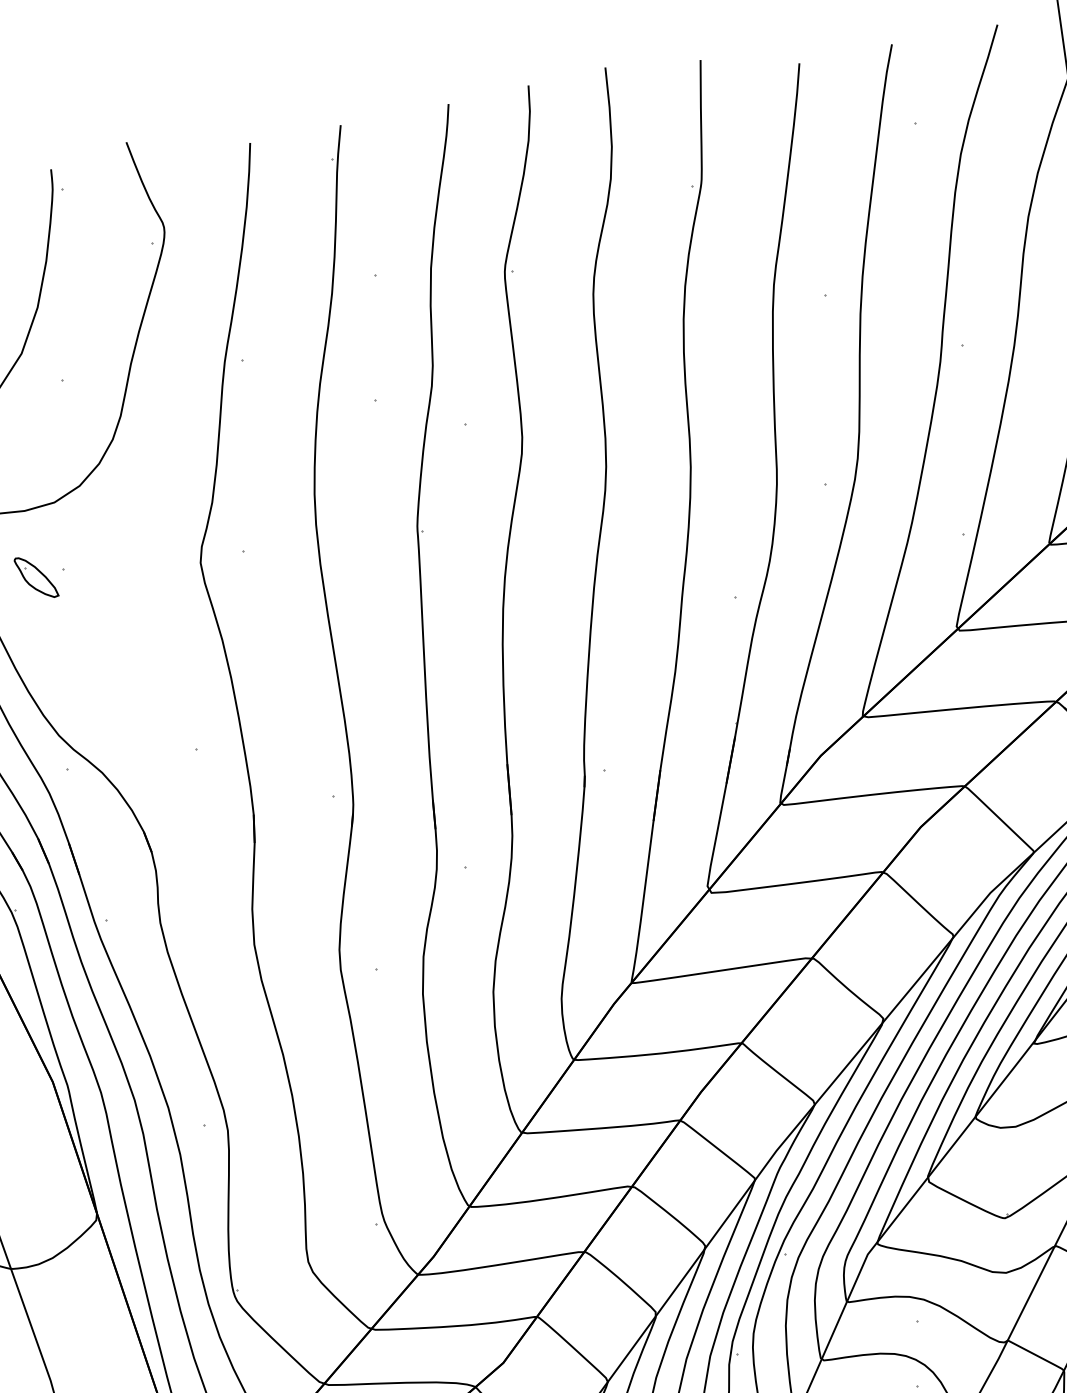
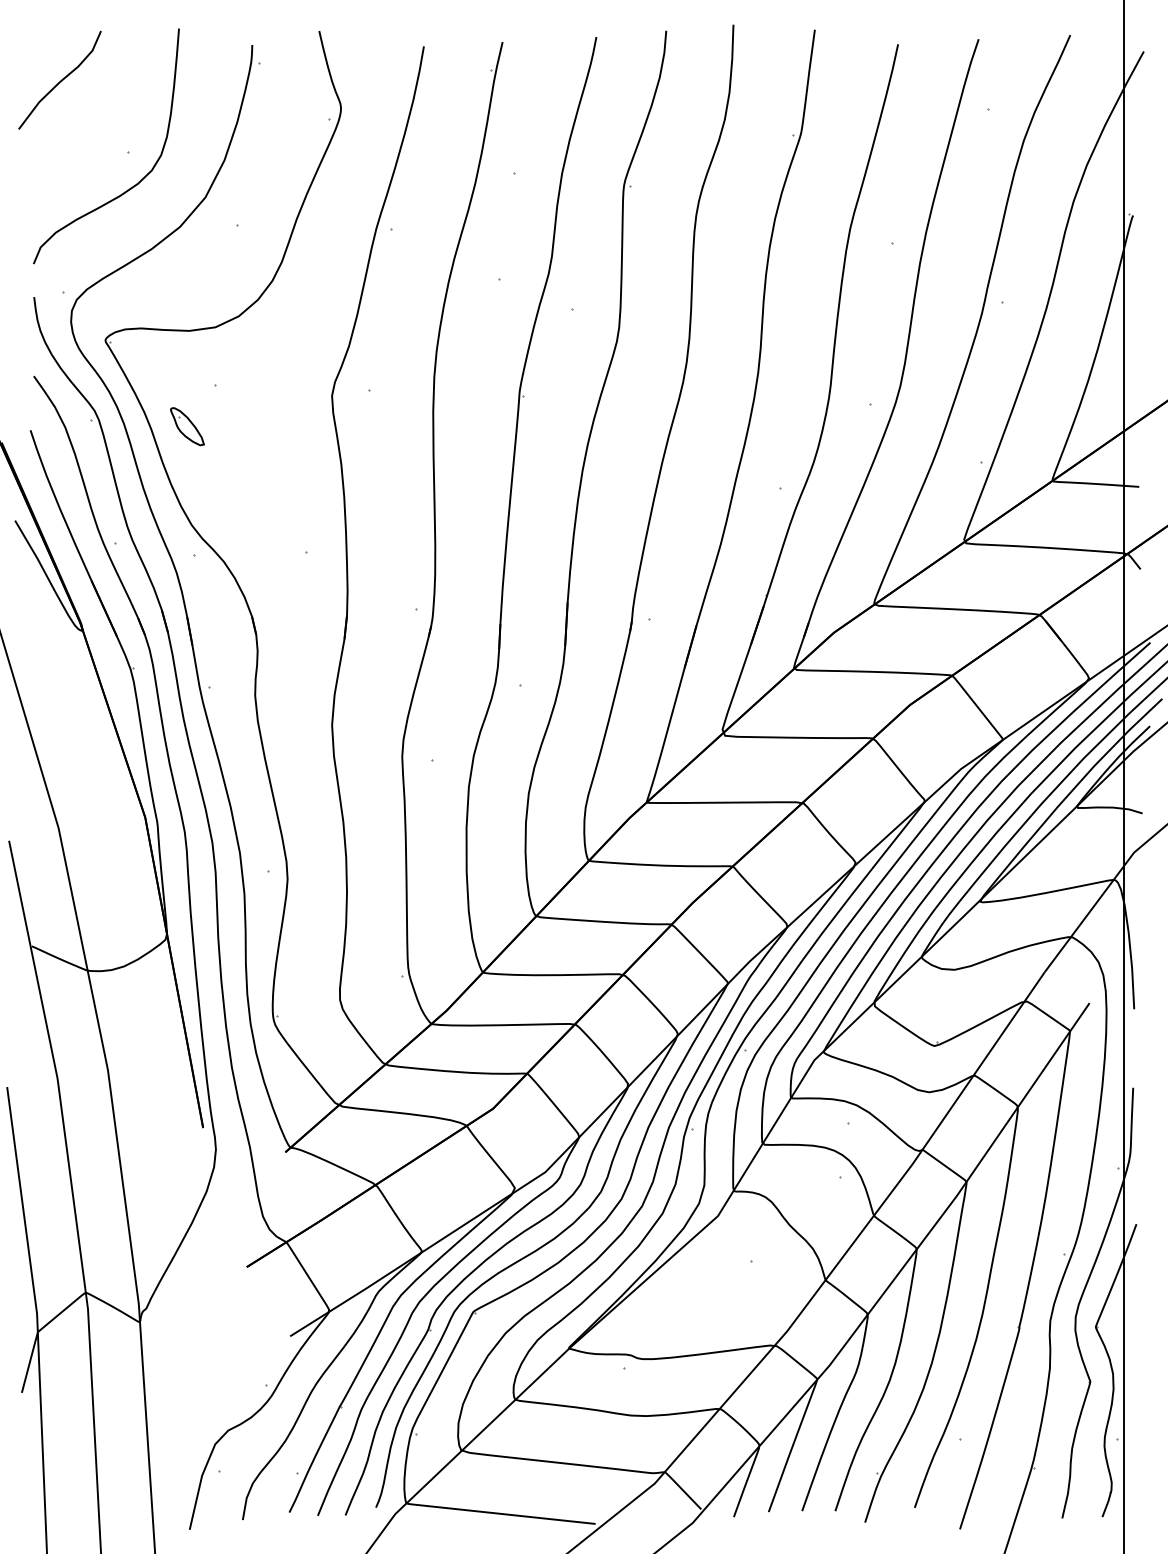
part: (36, 577) -> (187, 426), moved

